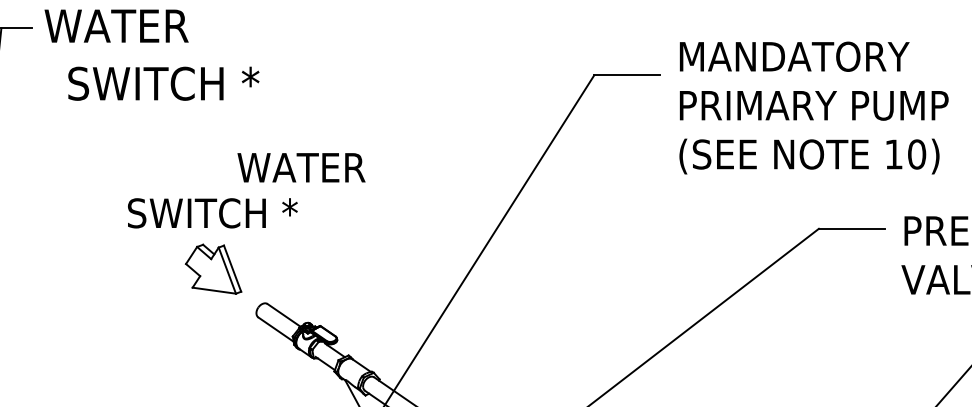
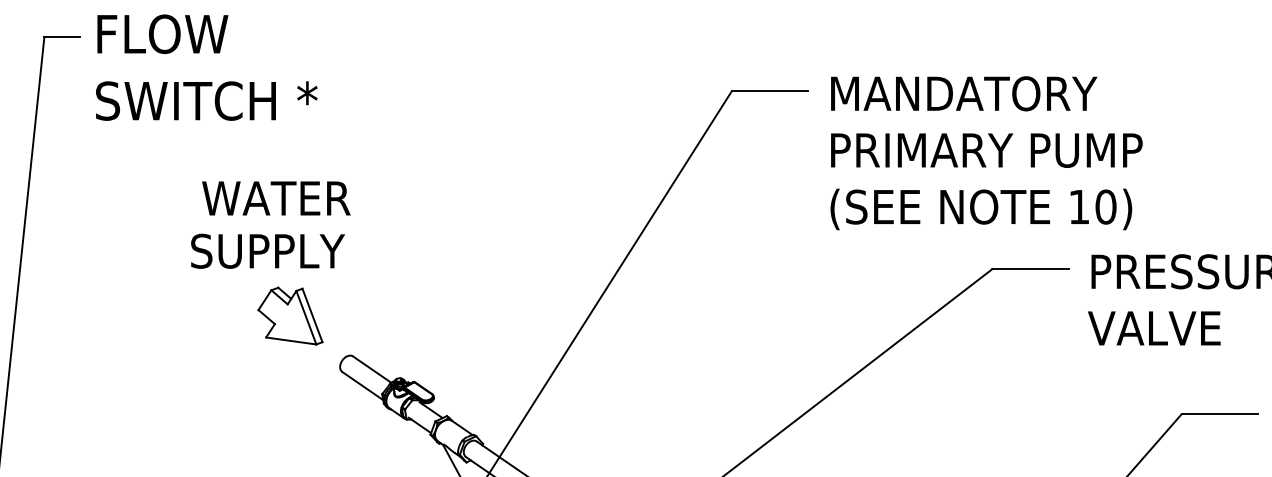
text: (116, 26) -> (177, 34), WATER -> FLOW
text: (163, 83) -> (206, 100), moved
text: (813, 108) -> (986, 153), moved
text: (301, 167) -> (276, 198), moved
text: (223, 212) -> (302, 250), SWITCH * -> SUPPLY

